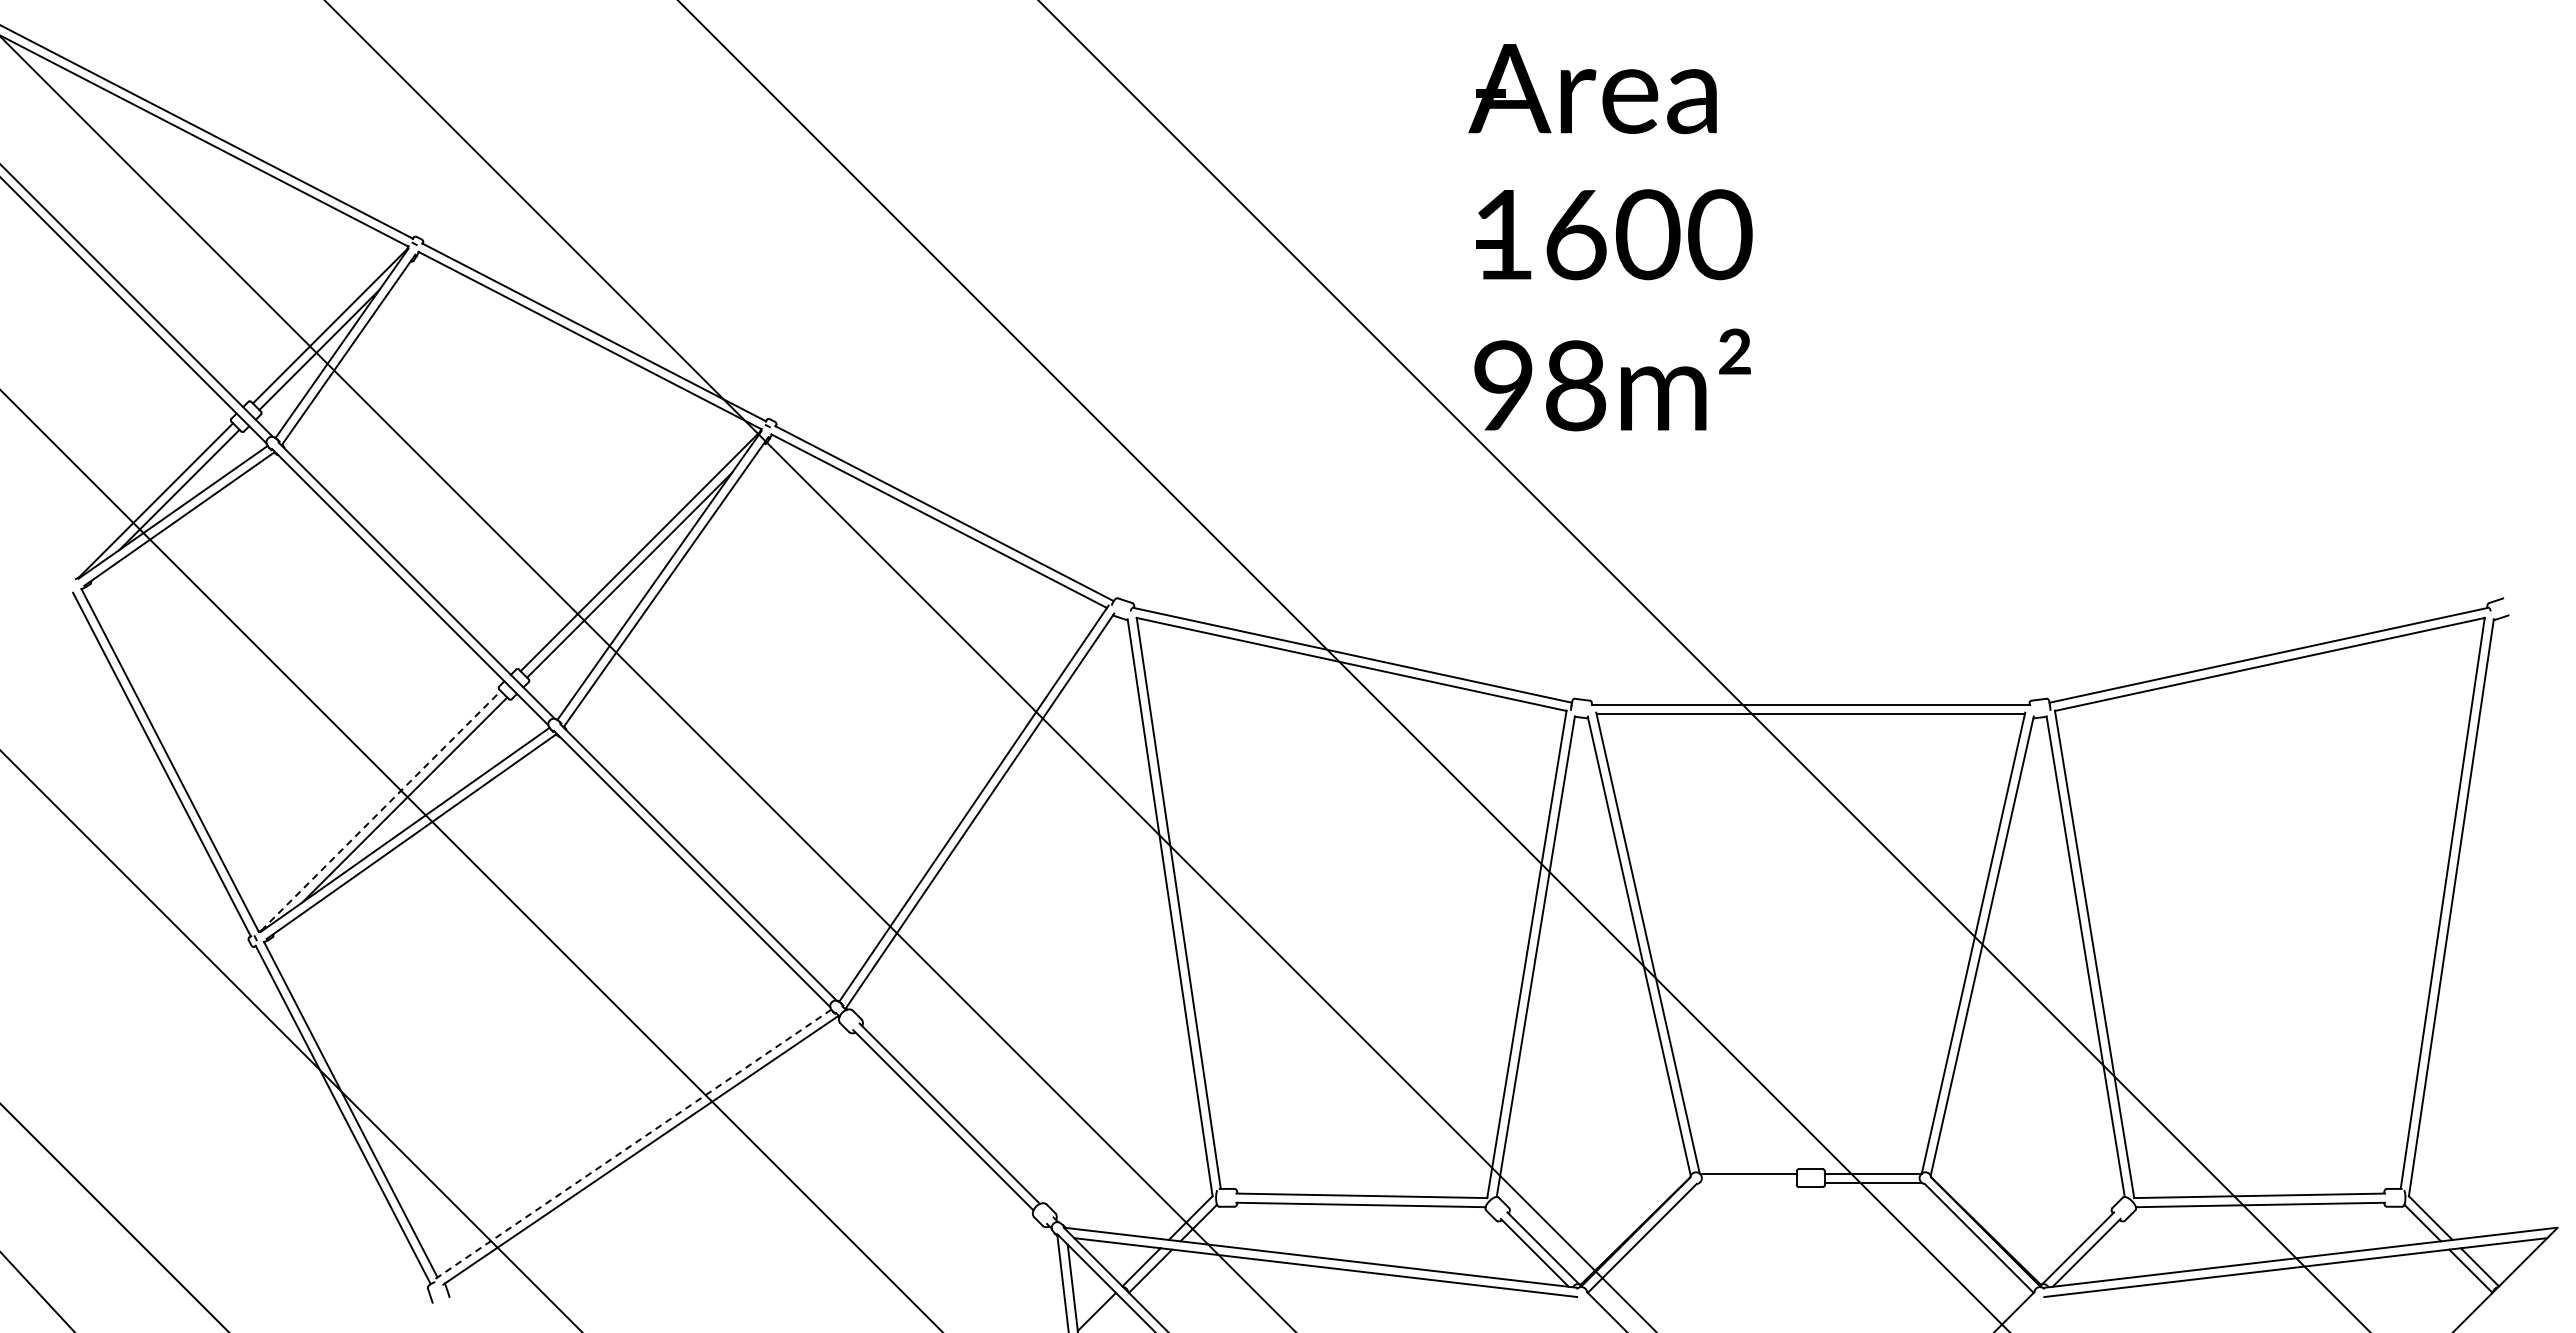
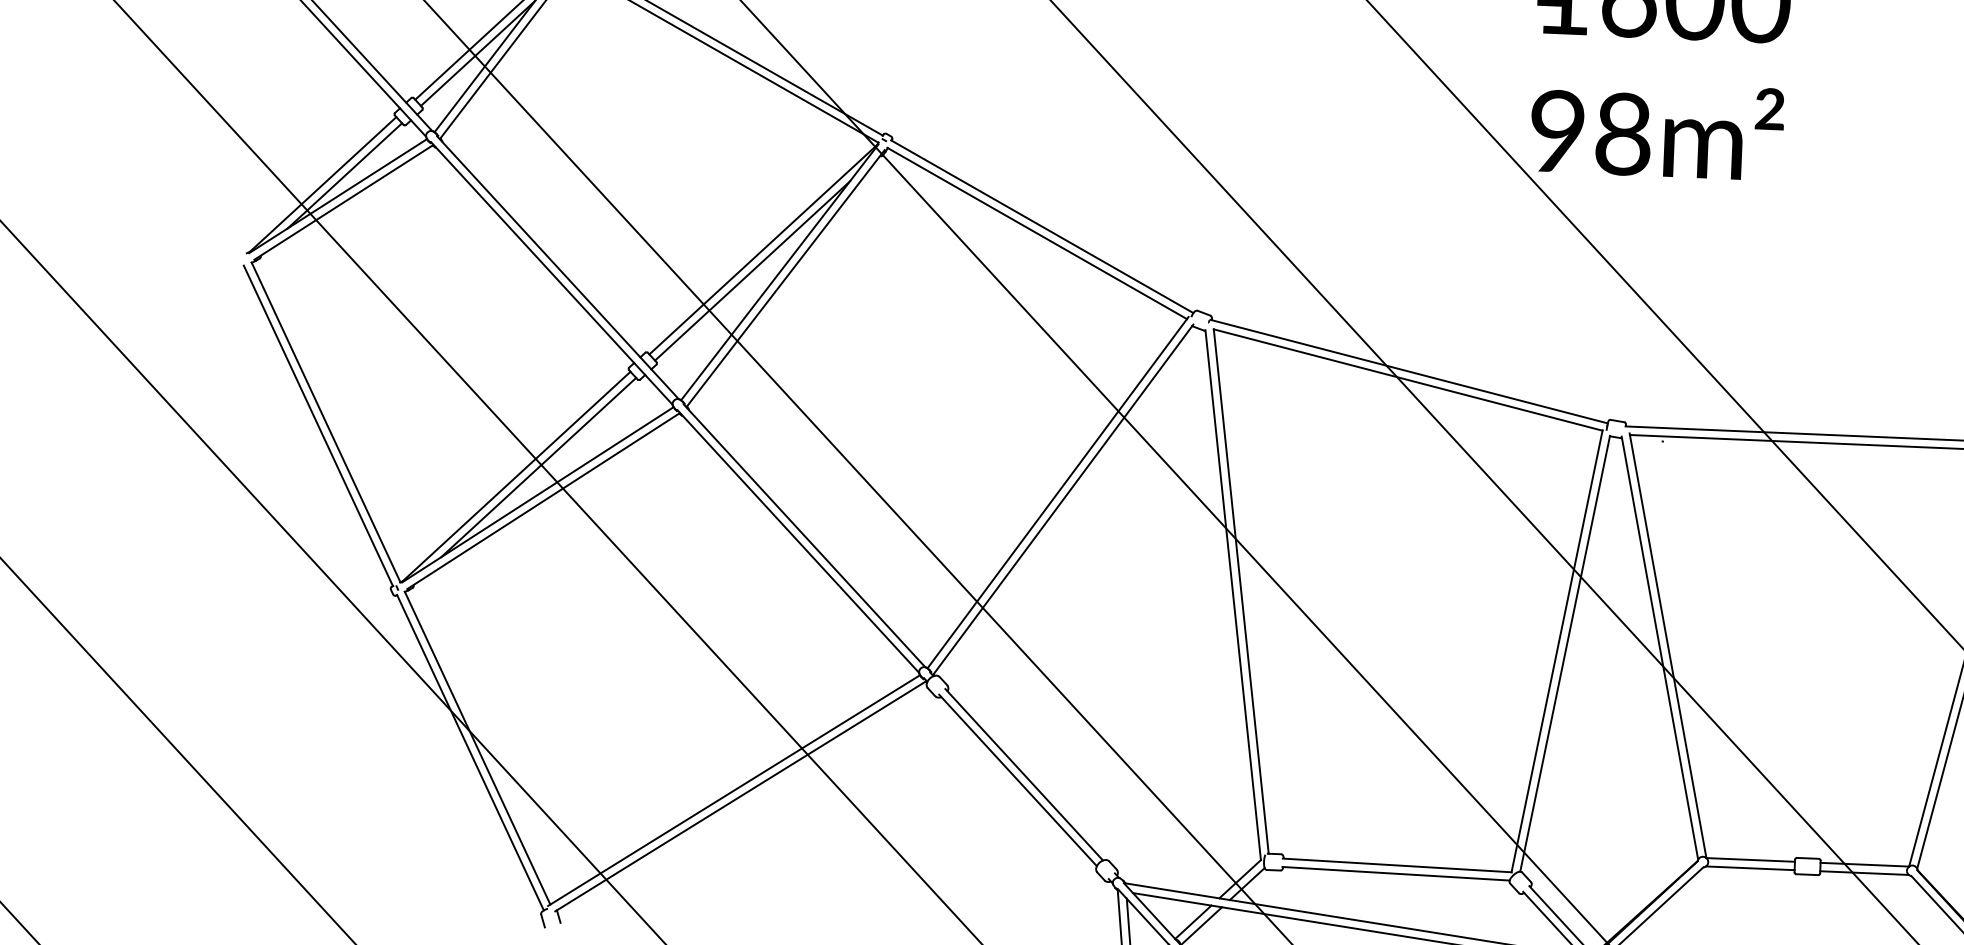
line: (381, 810) -> (517, 476), dashed -> solid
line: (633, 1144) -> (734, 790), dashed -> solid
line: (1747, 1182) -> (1749, 868), added

